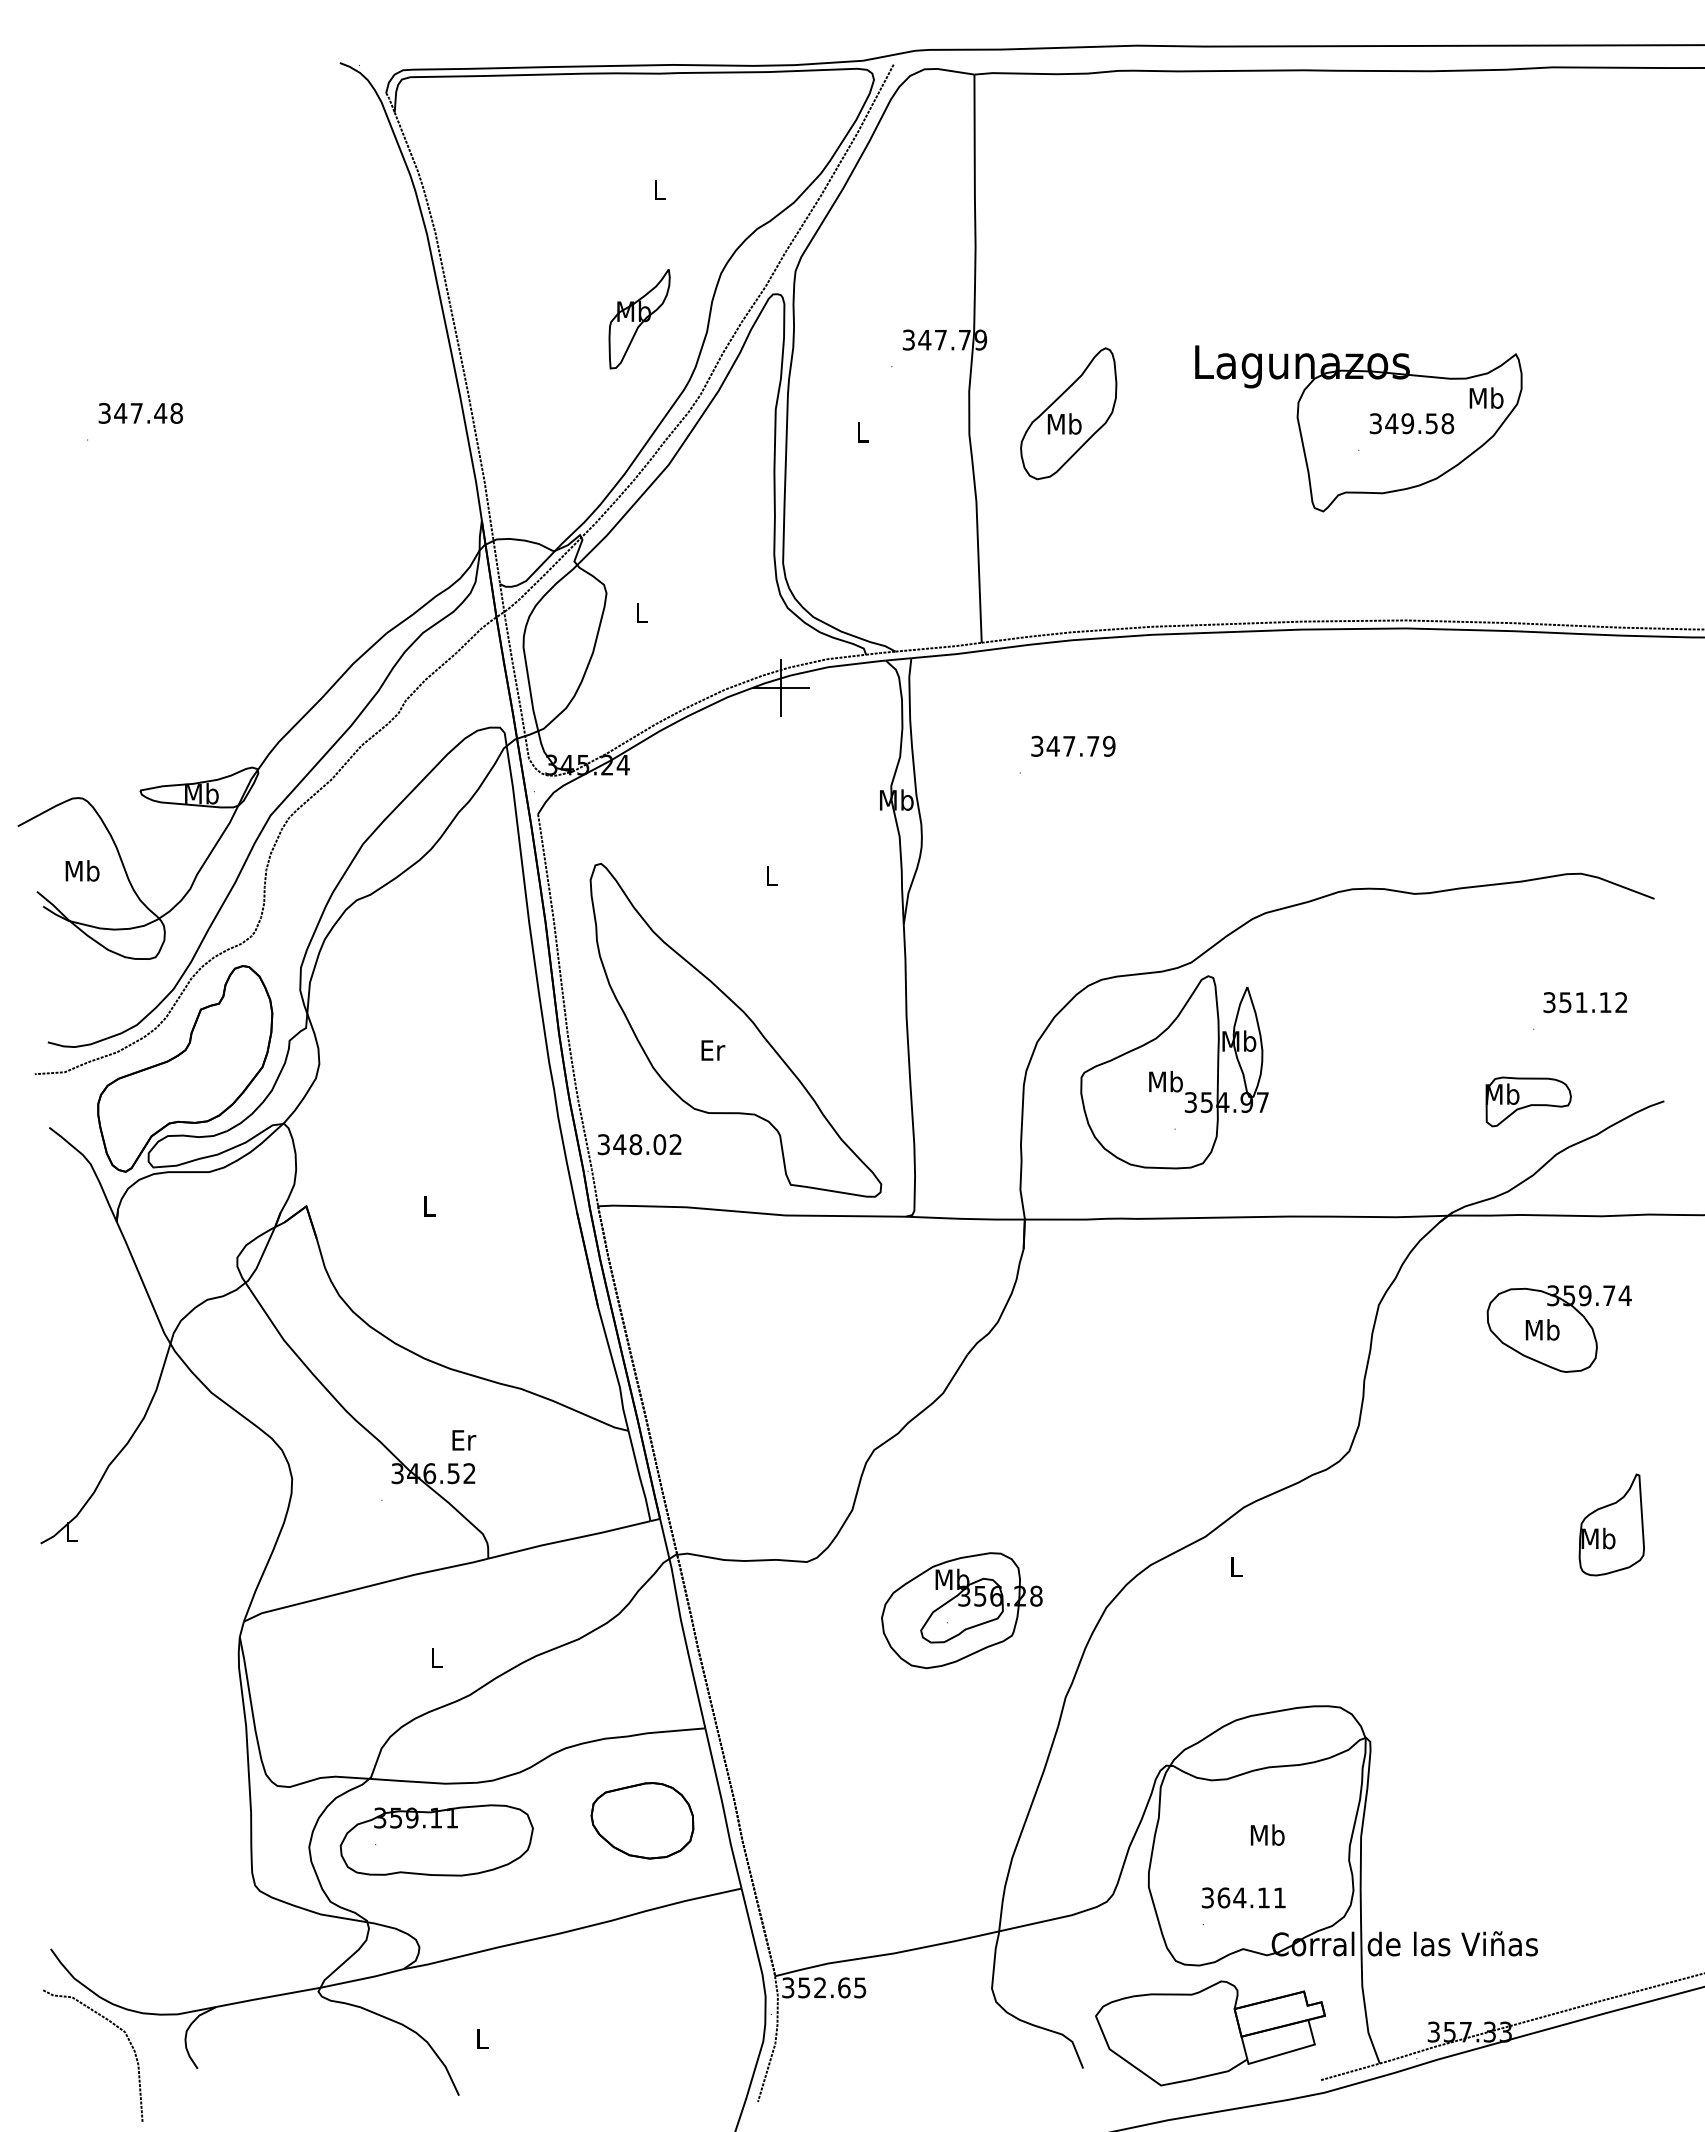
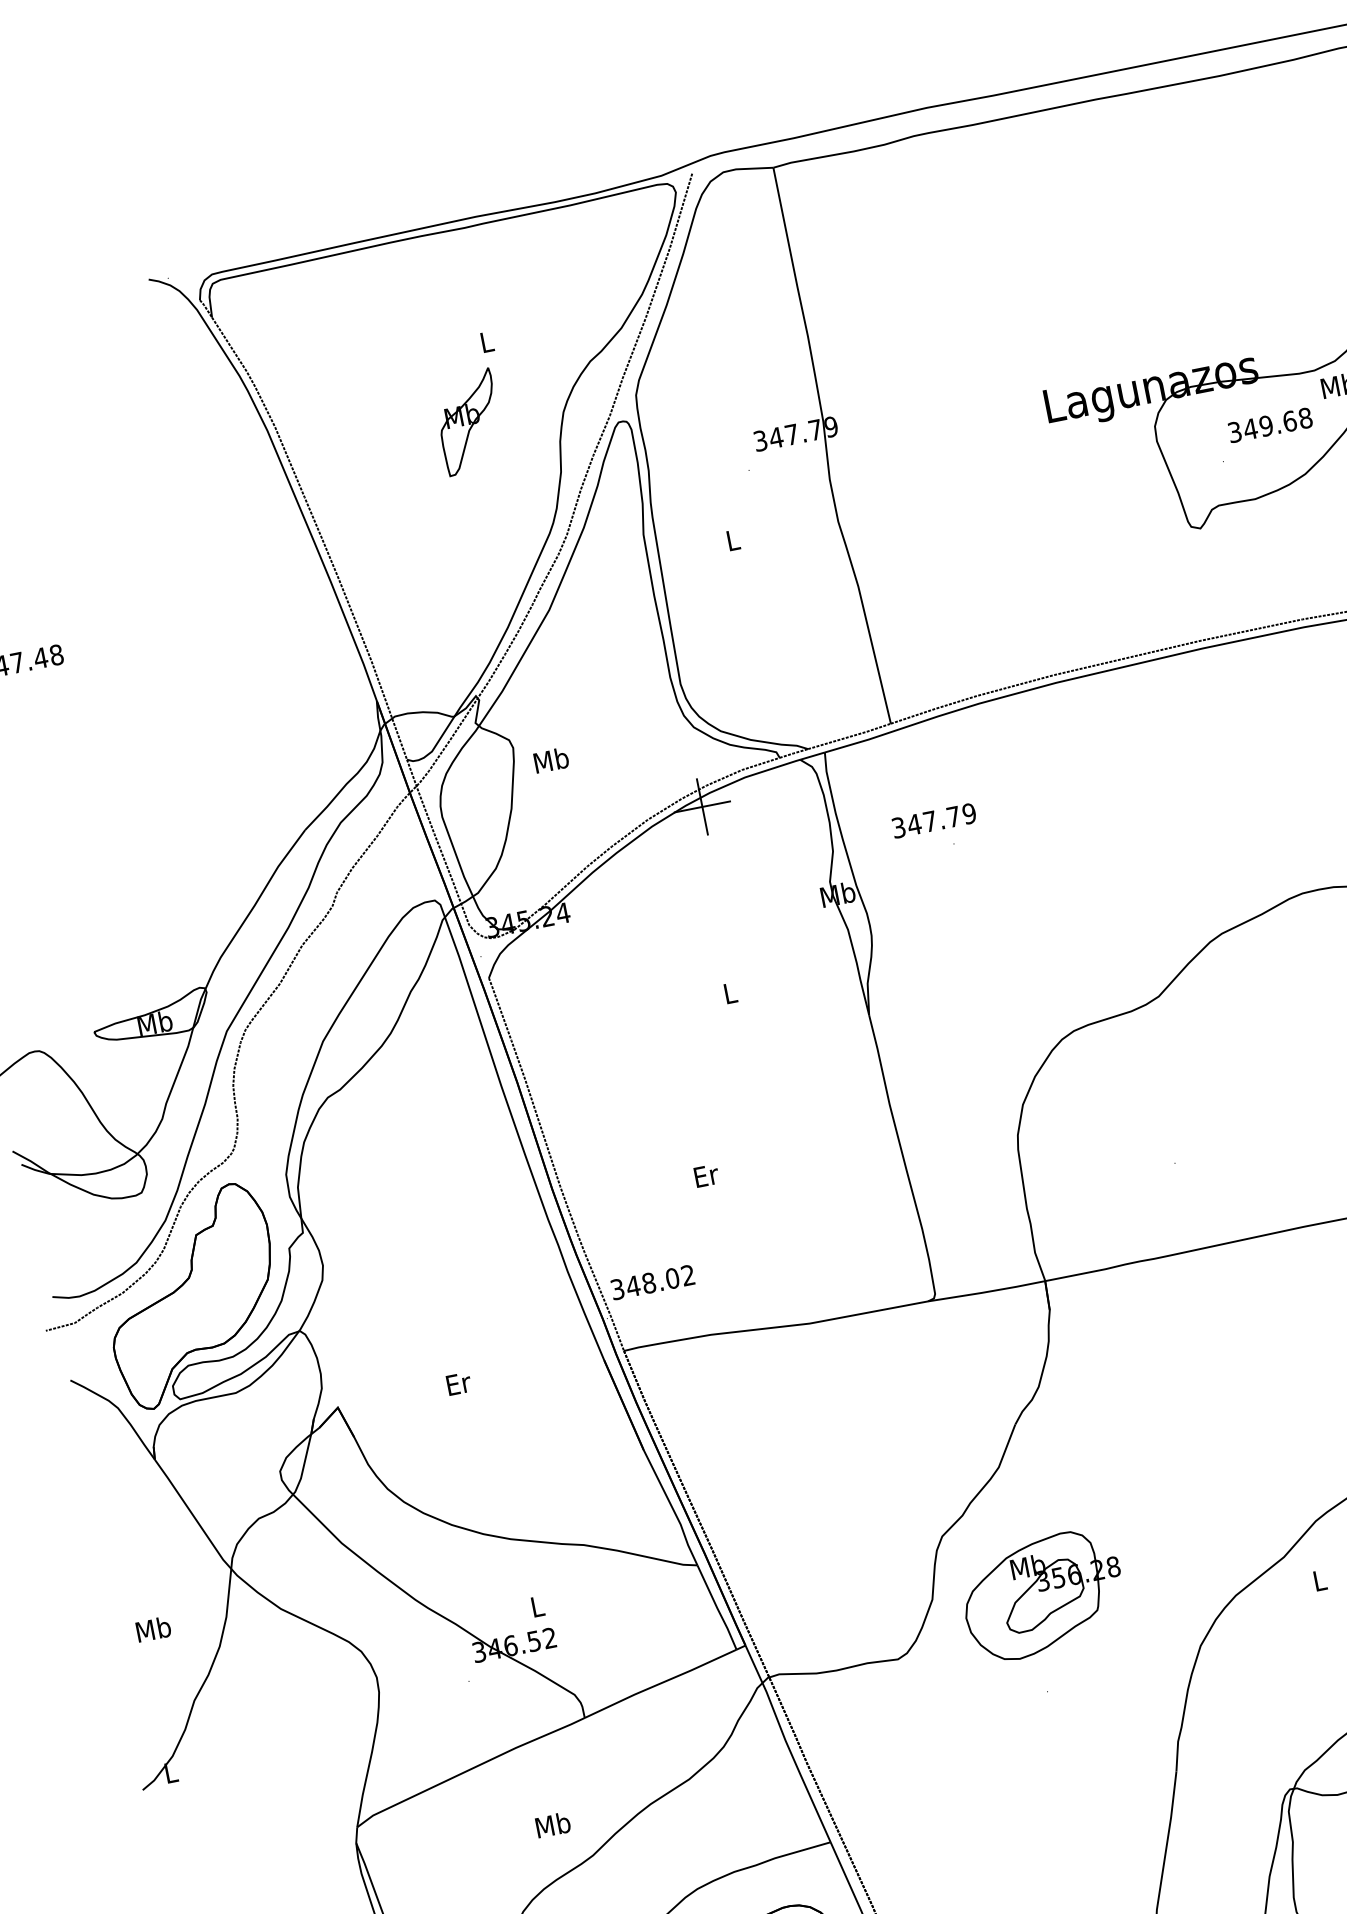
part: (639, 319) -> (469, 422), moved
part: (1068, 413) -> (931, 481), removed
text: (1431, 423) -> (1289, 421), 349.58 -> 349.68
text: (641, 612) -> (551, 760), L -> Mb
text: (1073, 745) -> (934, 819), moved
text: (82, 870) -> (153, 1628), moved
part: (735, 1029) -> (724, 1150), removed
part: (1174, 1072) -> (1163, 1107), removed
text: (429, 1206) -> (458, 1383), L -> Er
text: (464, 1440) -> (538, 1606), Er -> L
part: (961, 1610) -> (1042, 1595), moved
text: (436, 1657) -> (553, 1824), L -> Mb

